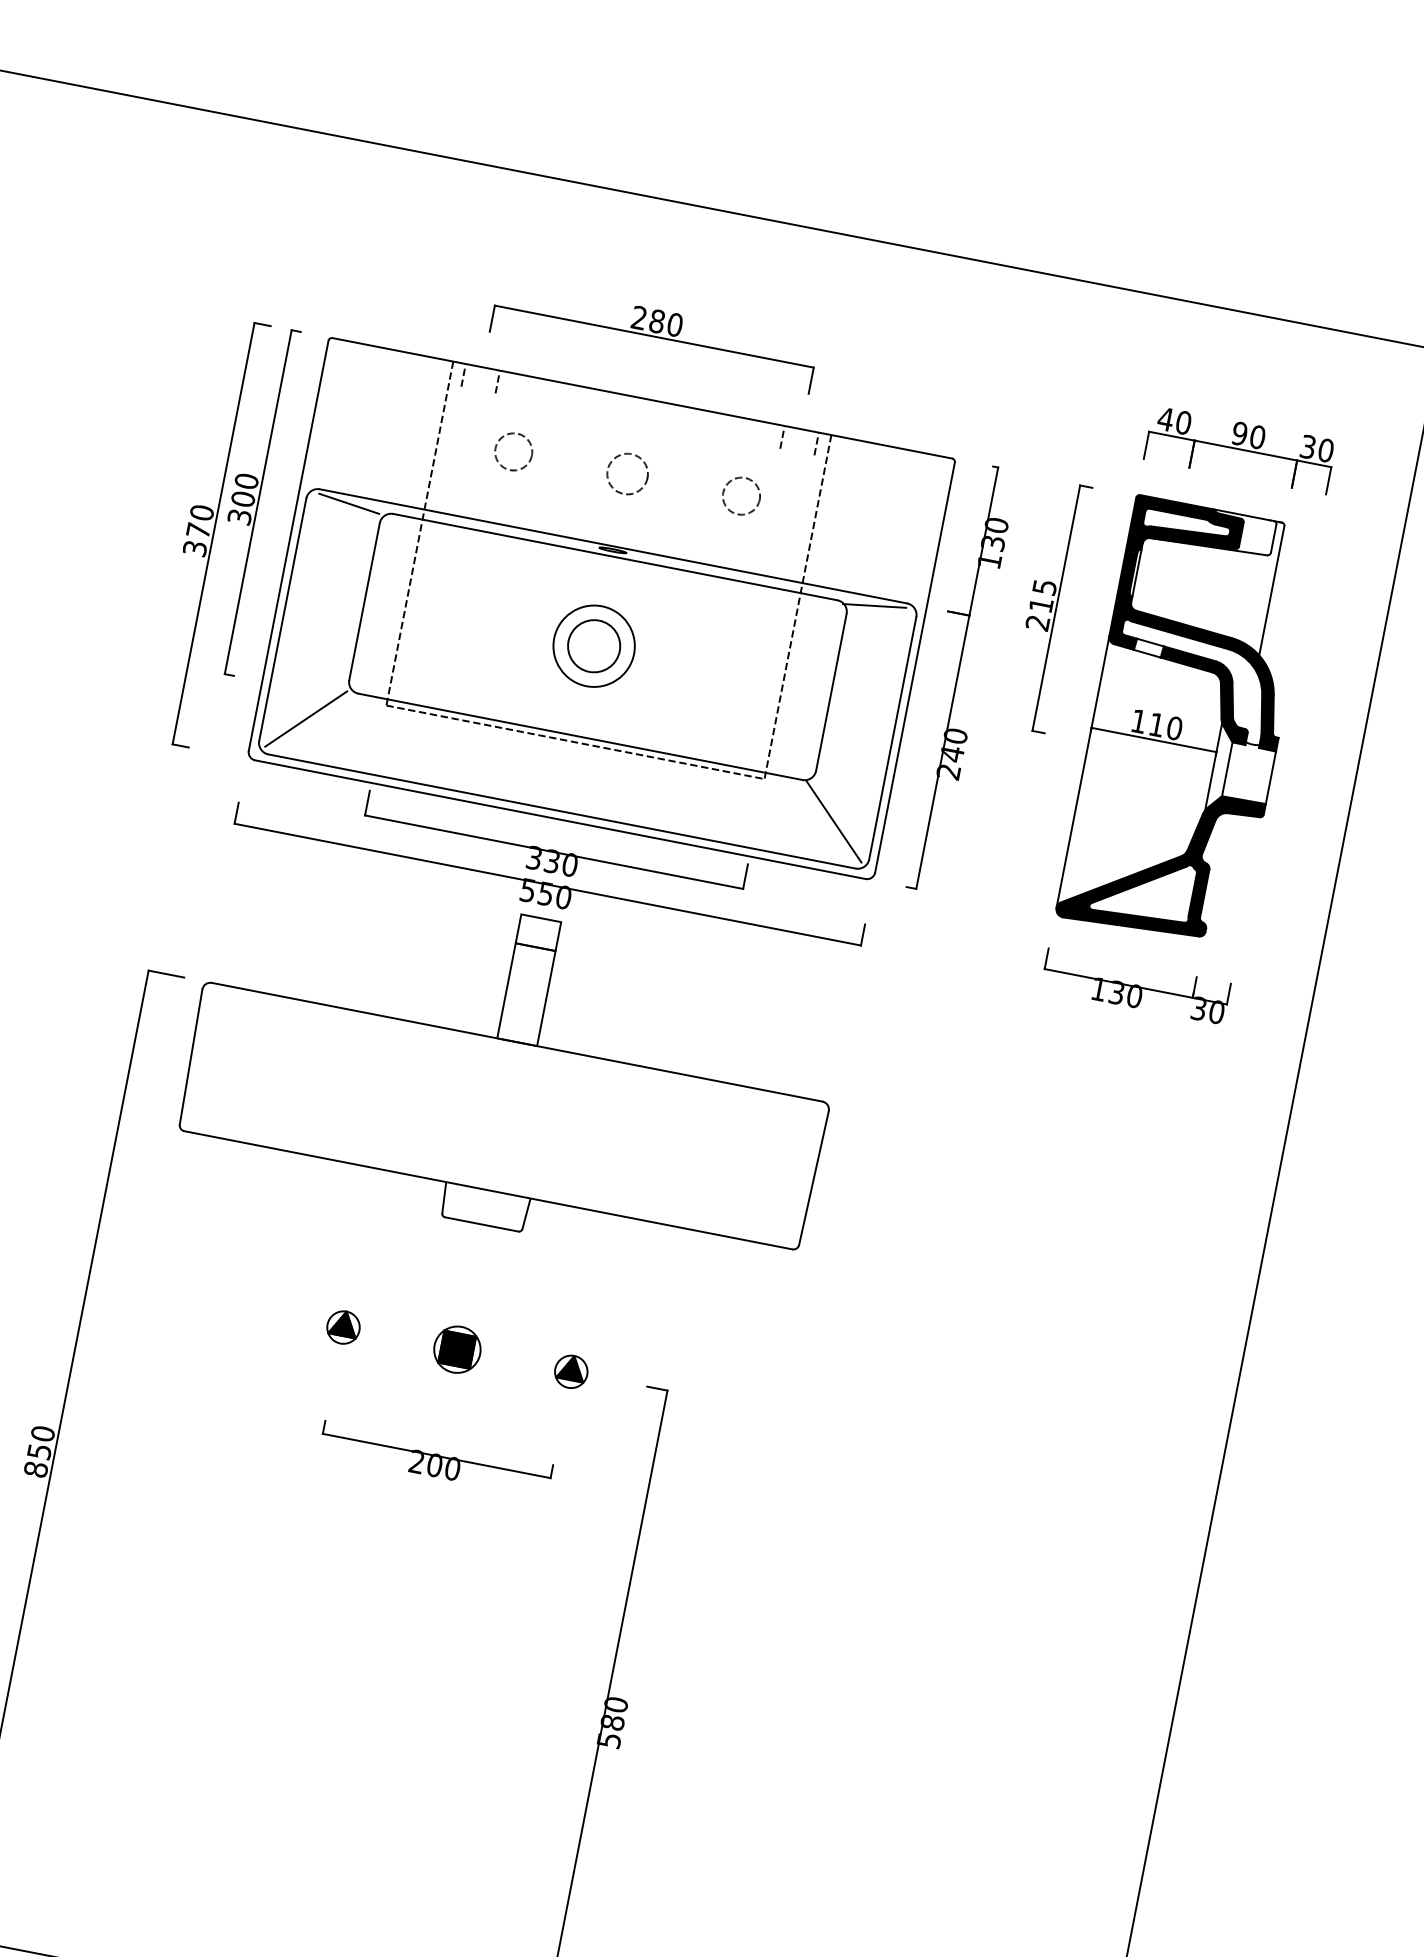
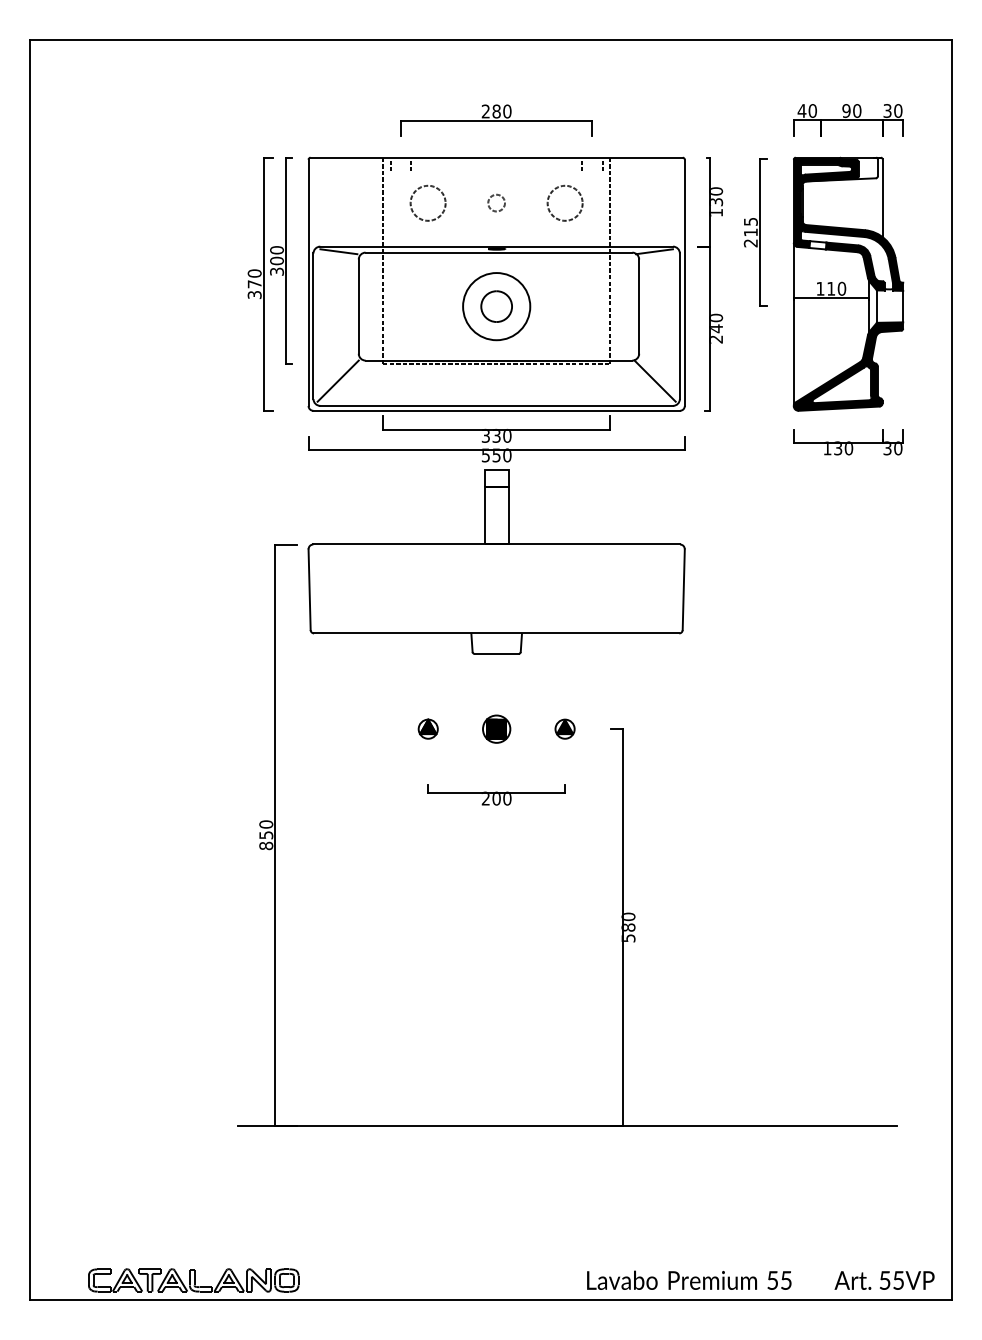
circle: (514, 450) -> (428, 202), size x1.6
circle: (627, 472) -> (496, 202), size x0.7
circle: (740, 494) -> (564, 202), size x1.6
circle: (593, 645) -> (496, 306), size x1.4

